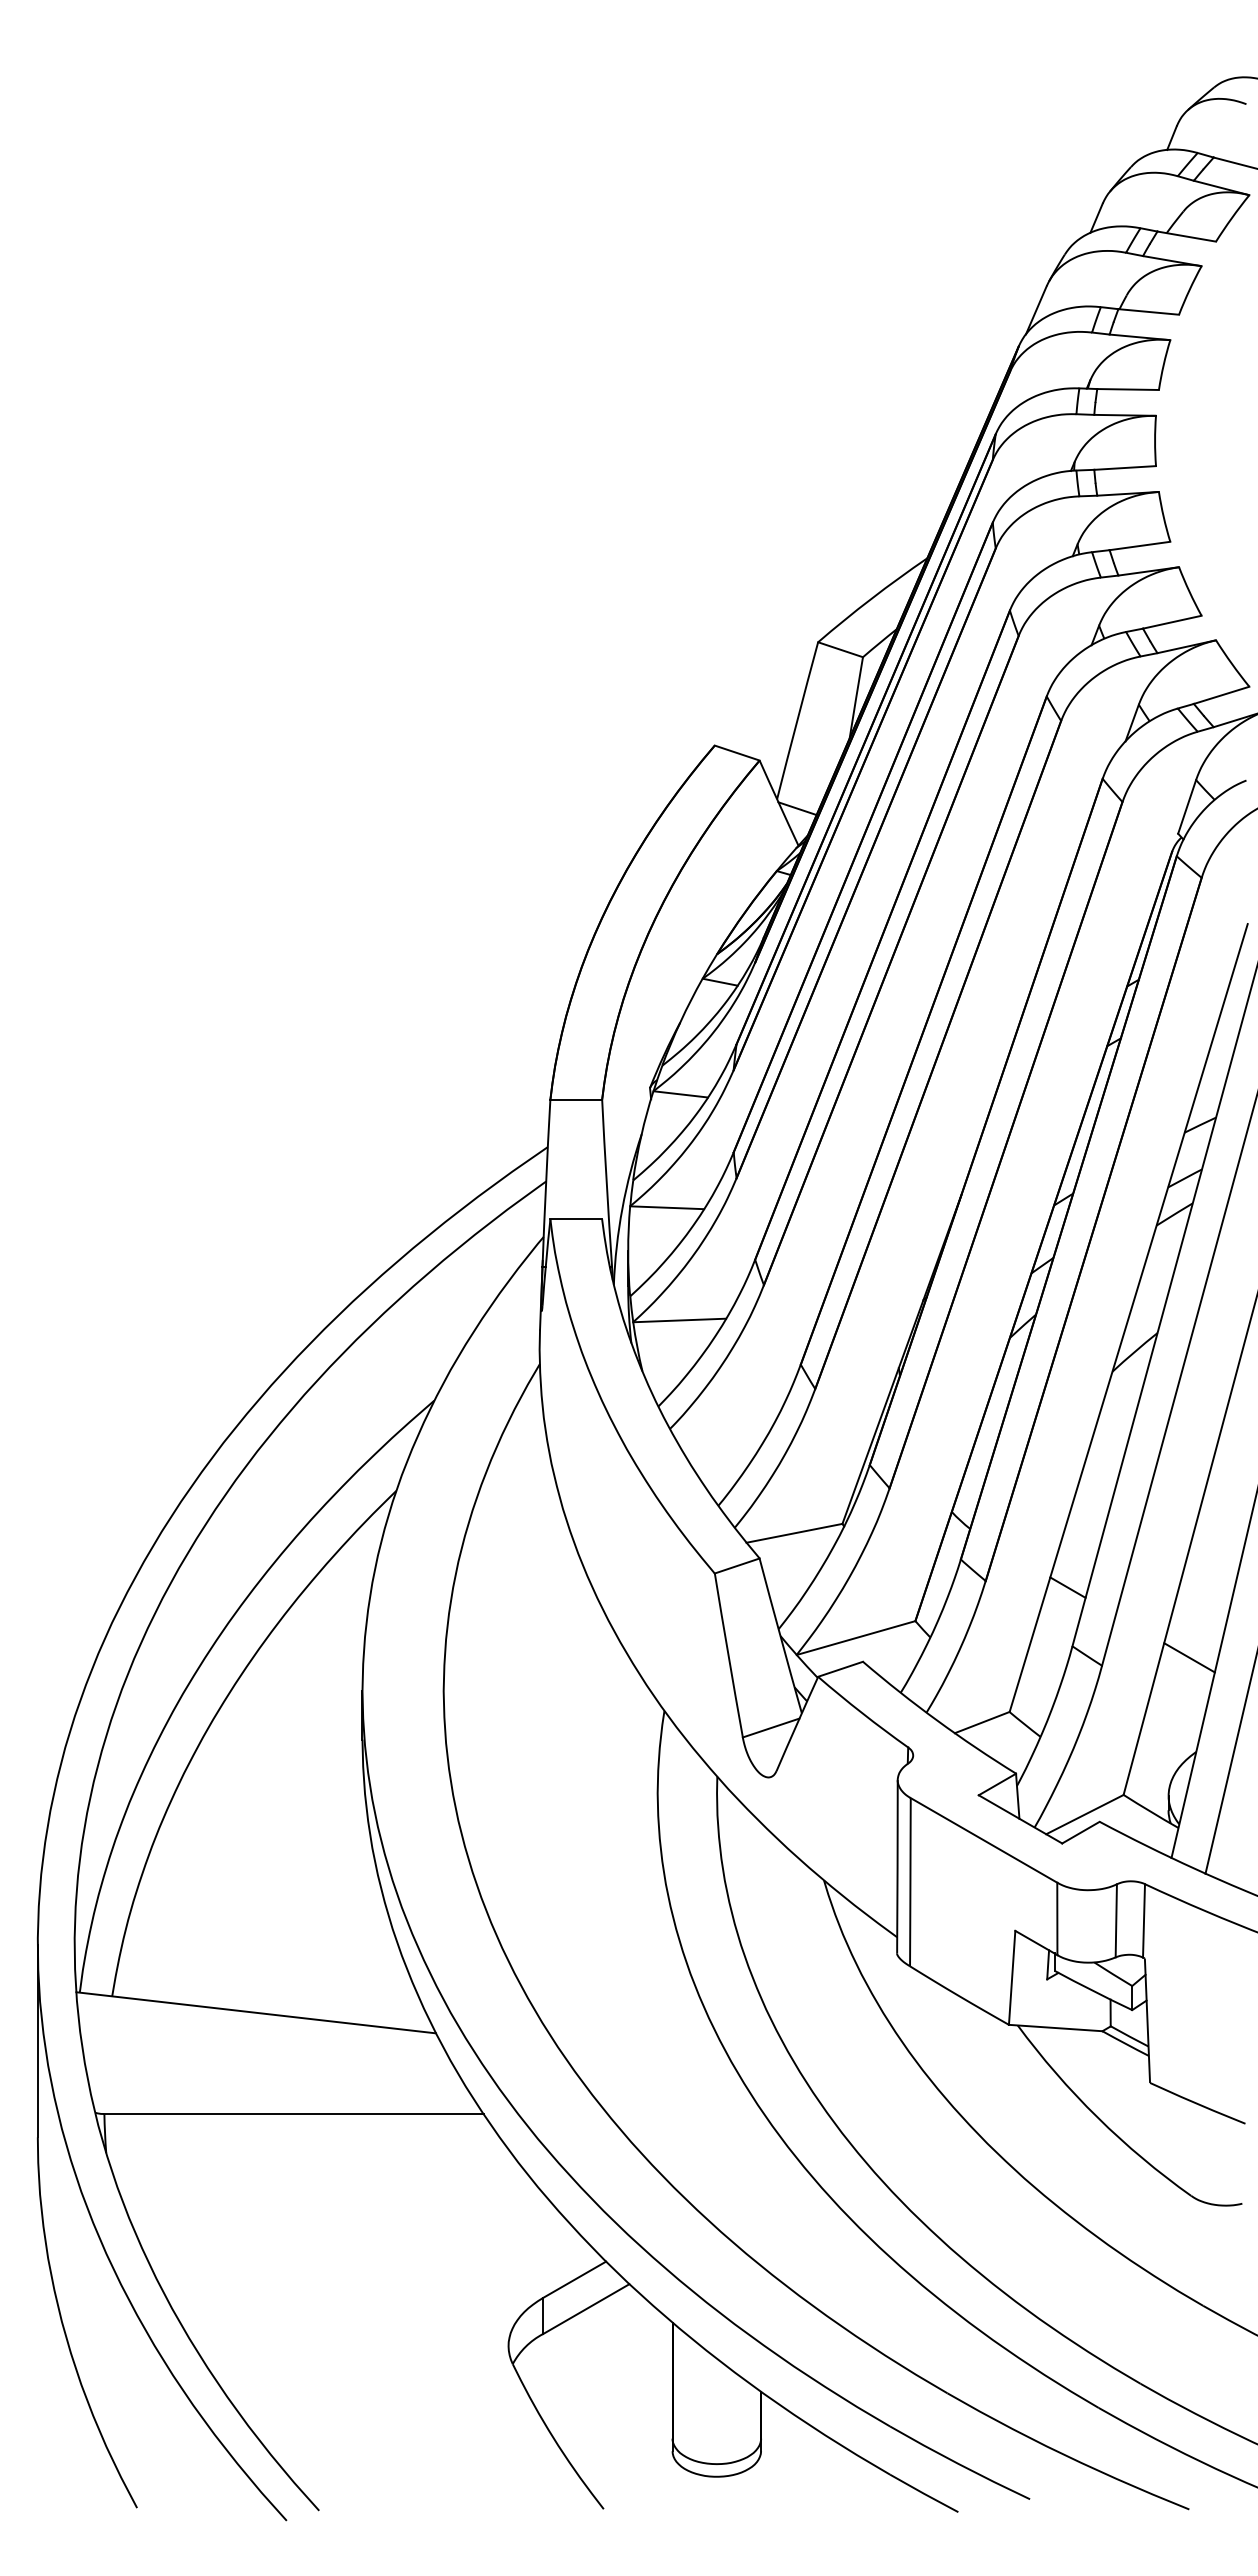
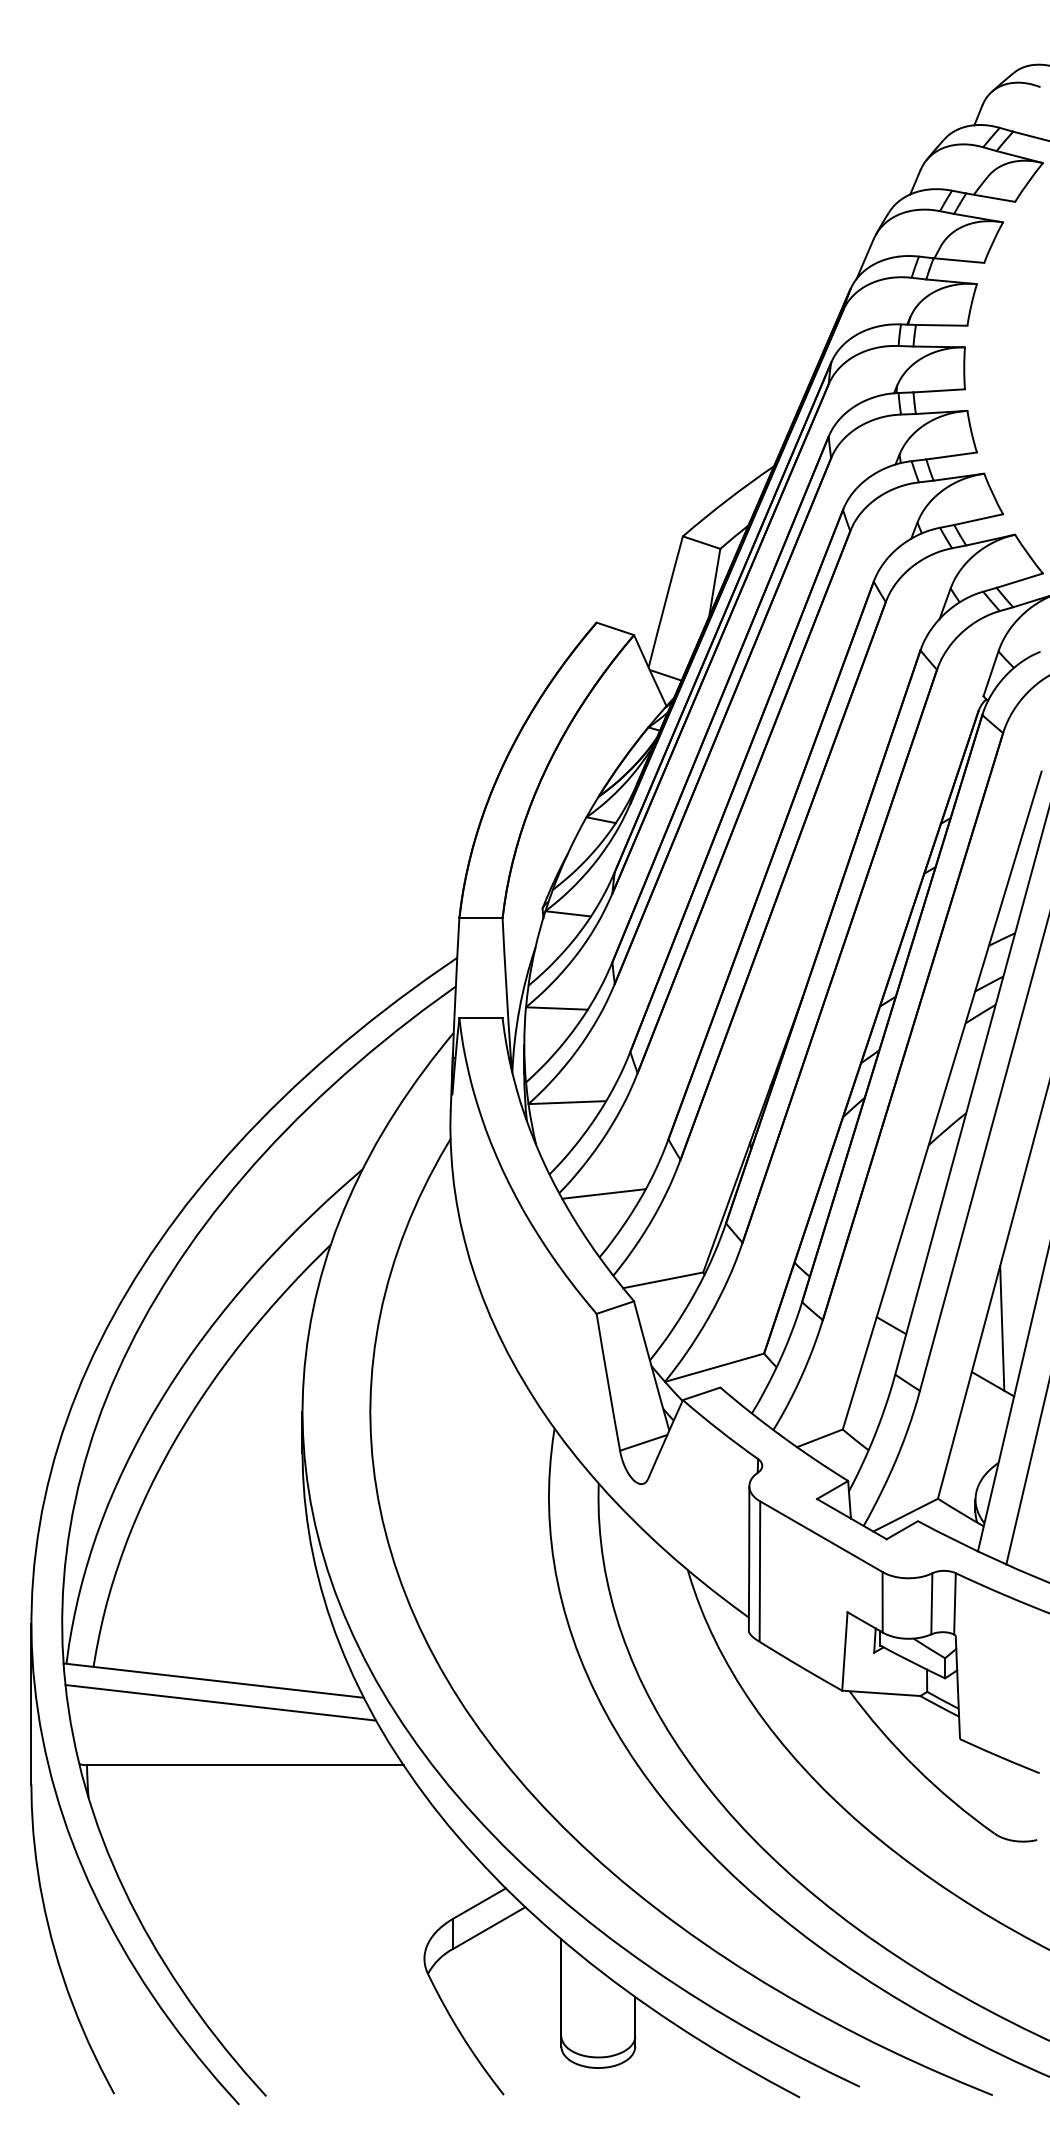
line: (723, 1429) -> (603, 1193), added
line: (1200, 1590) -> (1002, 1328), added
line: (264, 2039) -> (220, 1702), added

